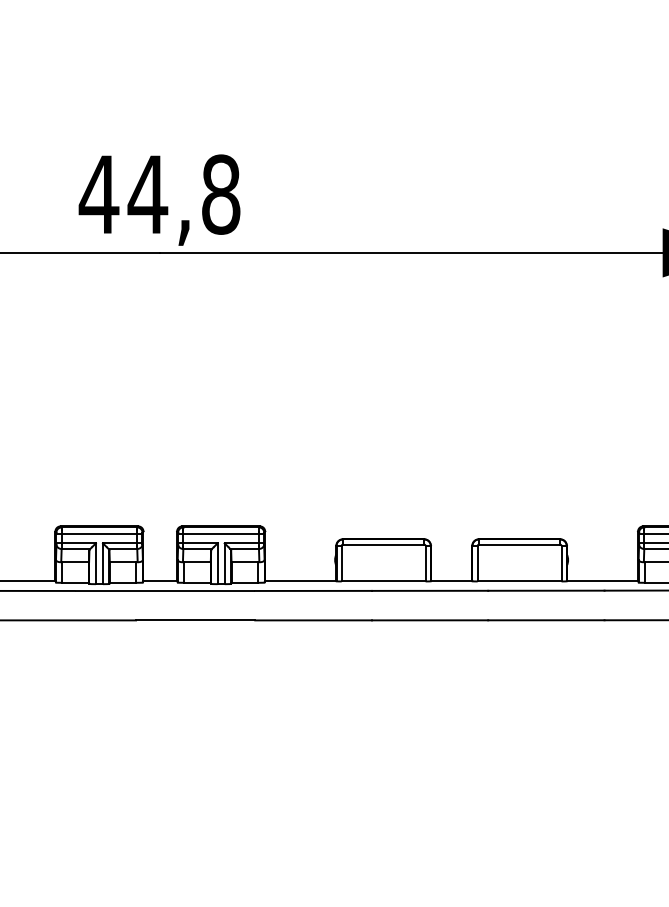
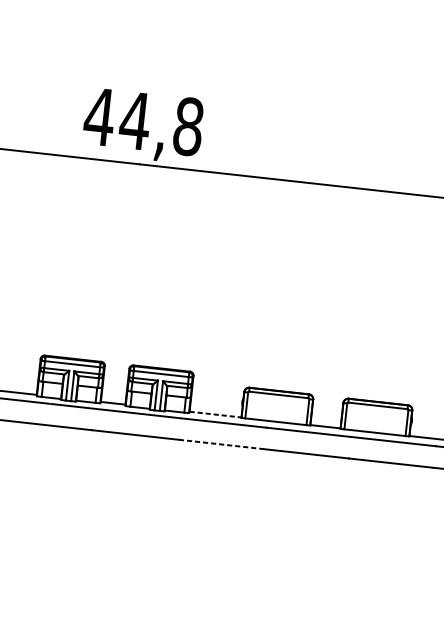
line: (300, 580) -> (215, 414), solid -> dashed
line: (313, 620) -> (221, 444), solid -> dashed

